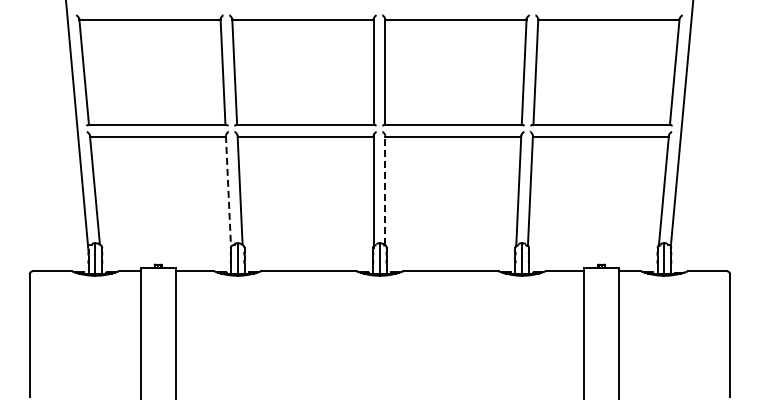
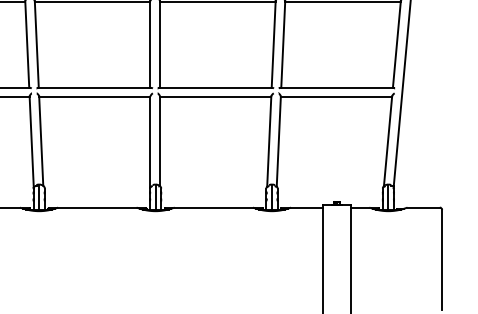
line: (385, 190) -> (160, 141), dashed -> solid
line: (228, 191) -> (31, 142), dashed -> solid

